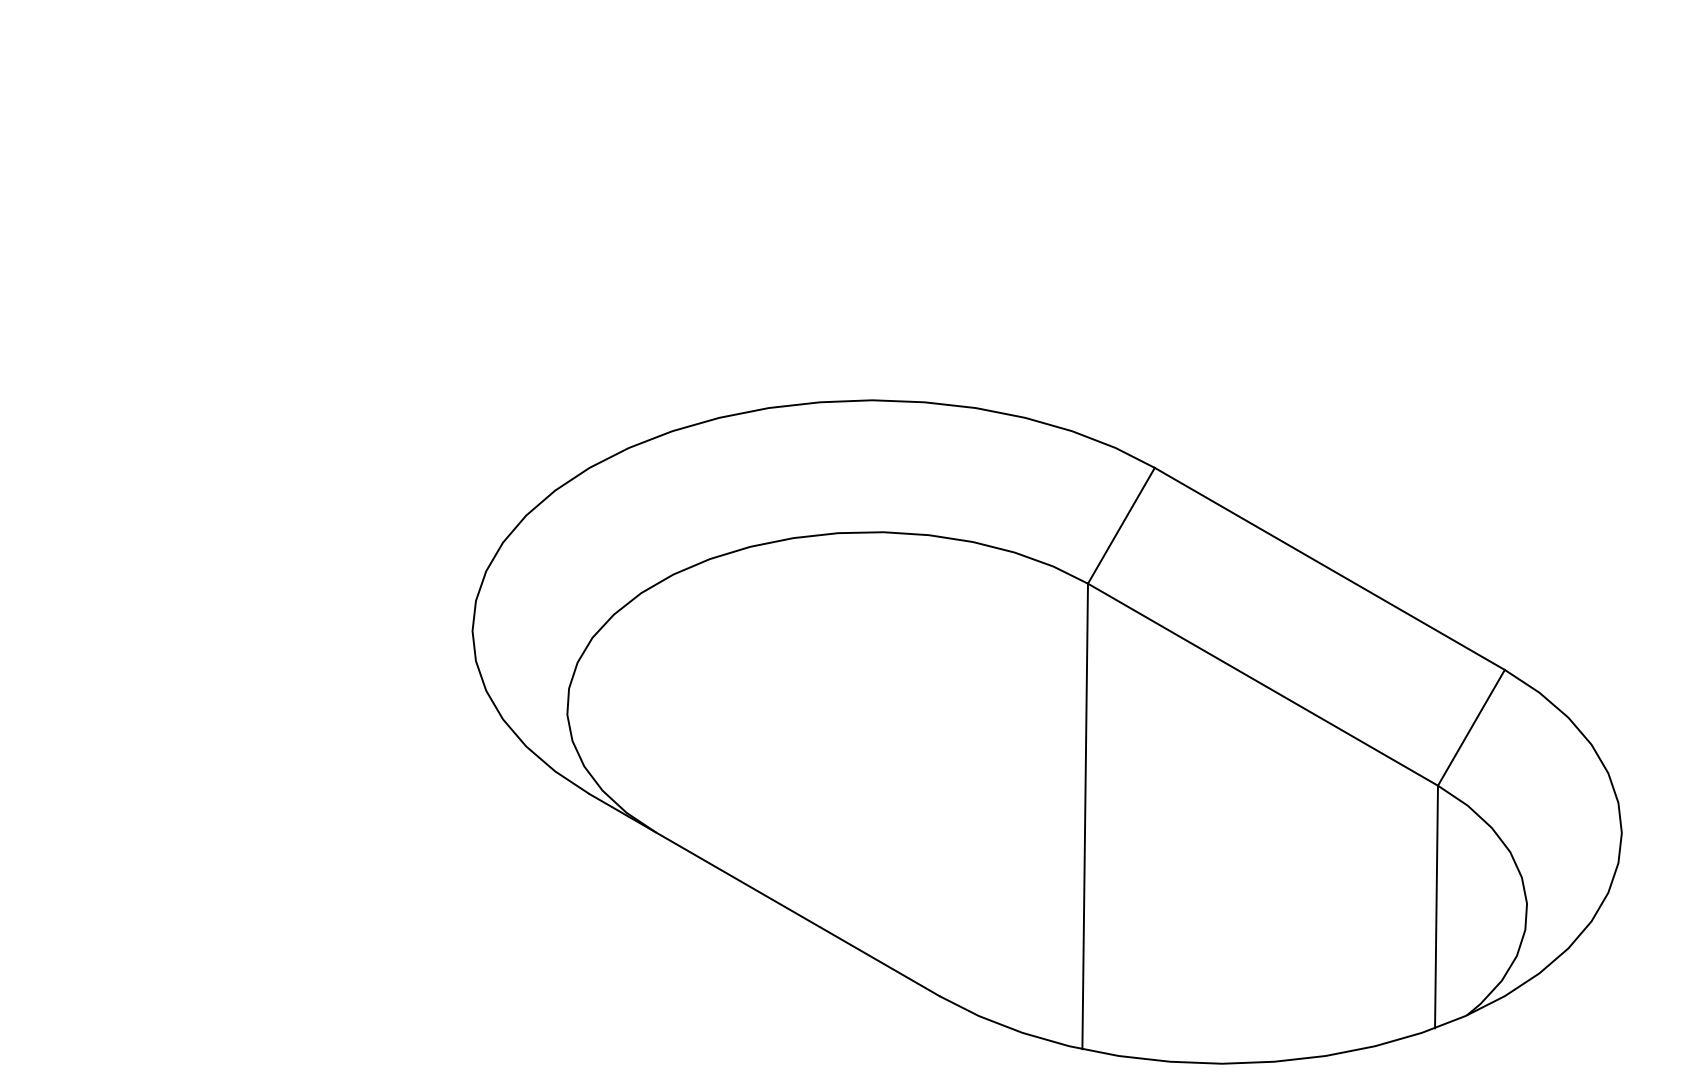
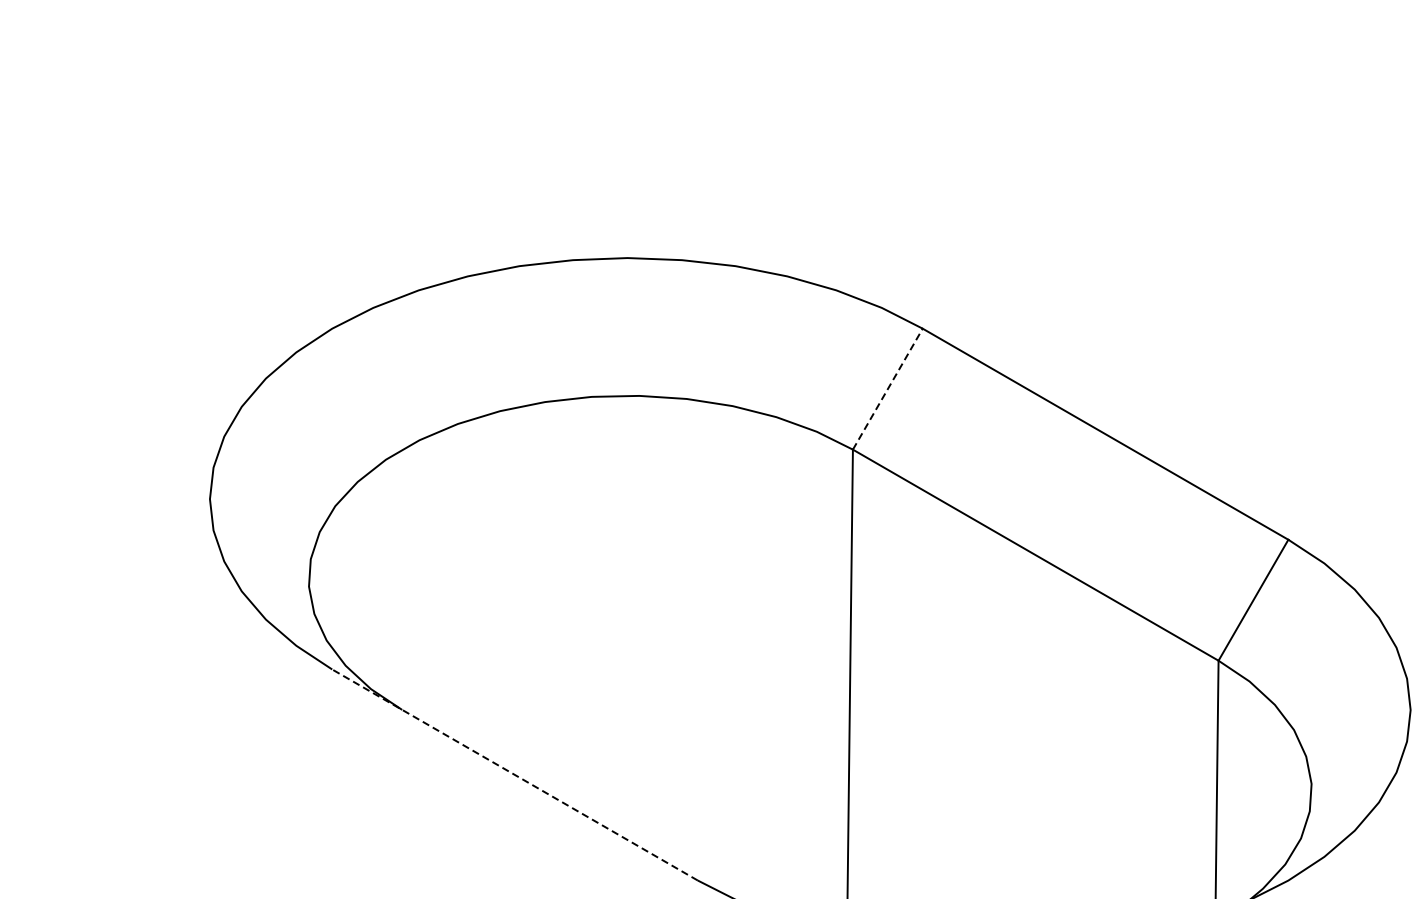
line: (1121, 525) -> (887, 388), solid -> dashed
line: (764, 894) -> (514, 774), solid -> dashed

